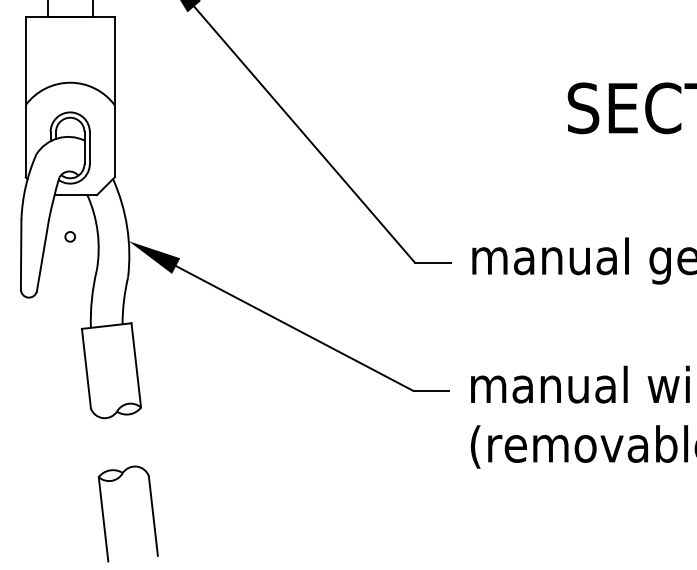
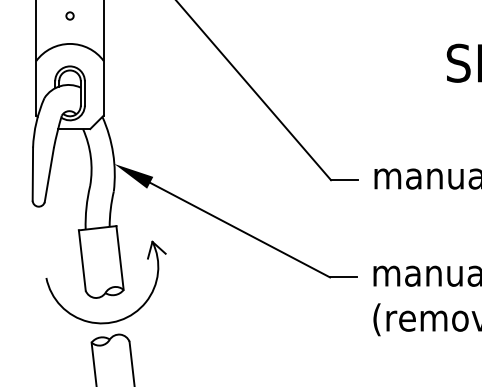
circle: (69, 236) -> (69, 15), moved
part: (123, 449) -> (110, 321), added

